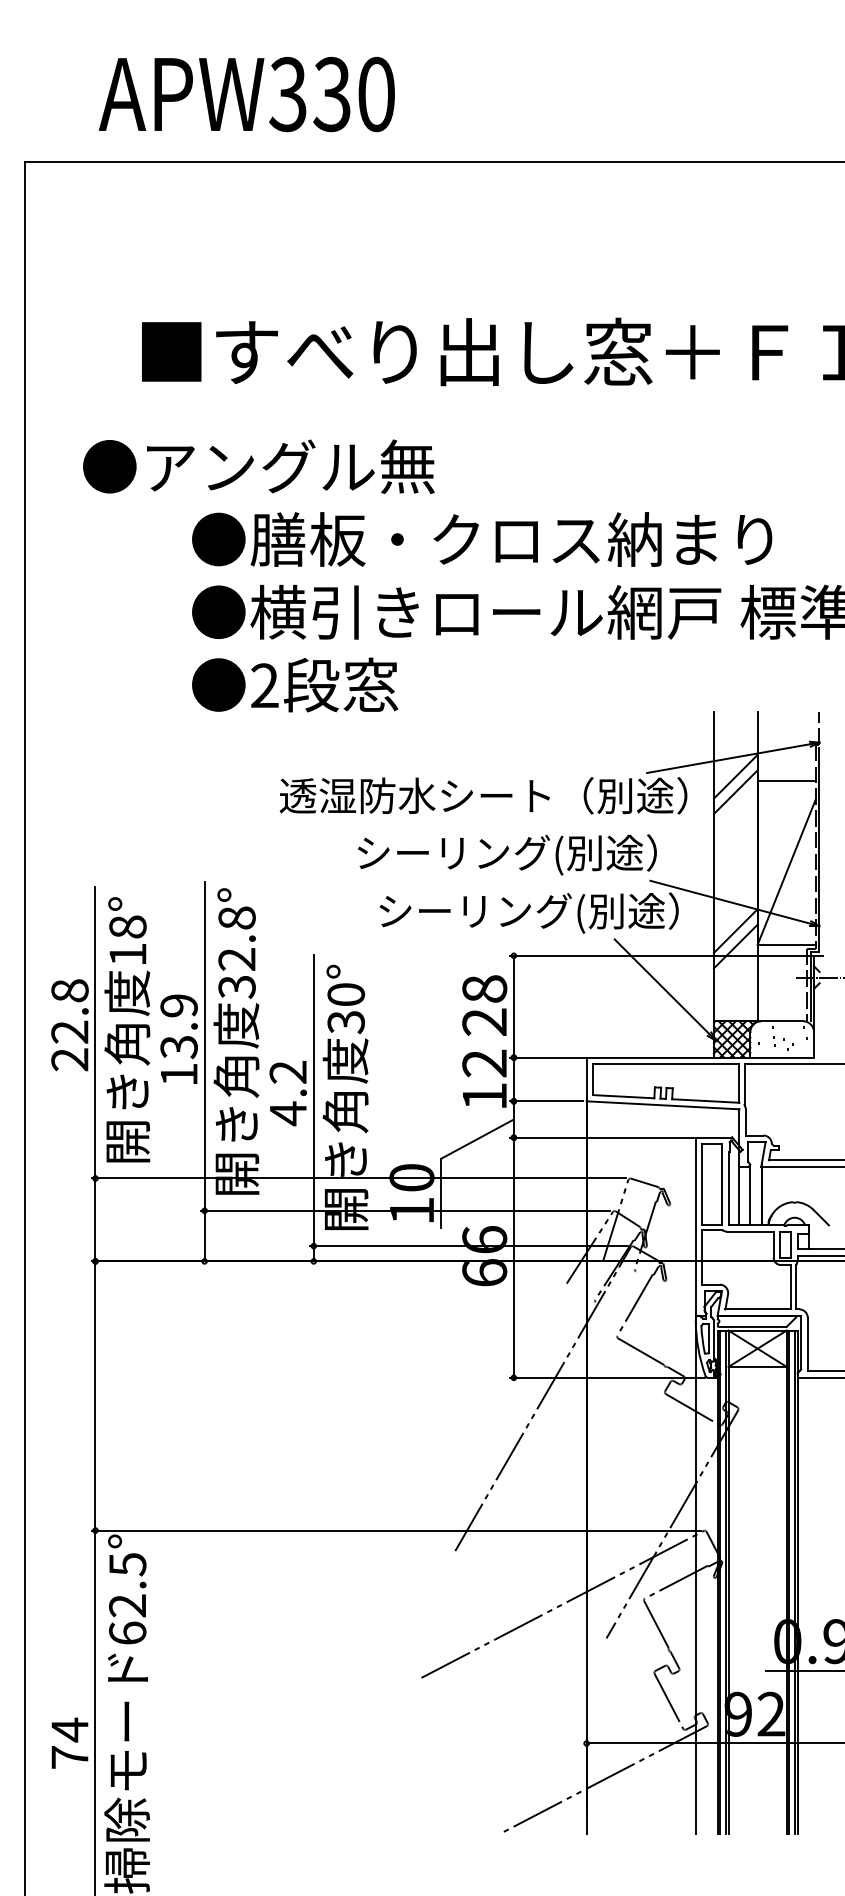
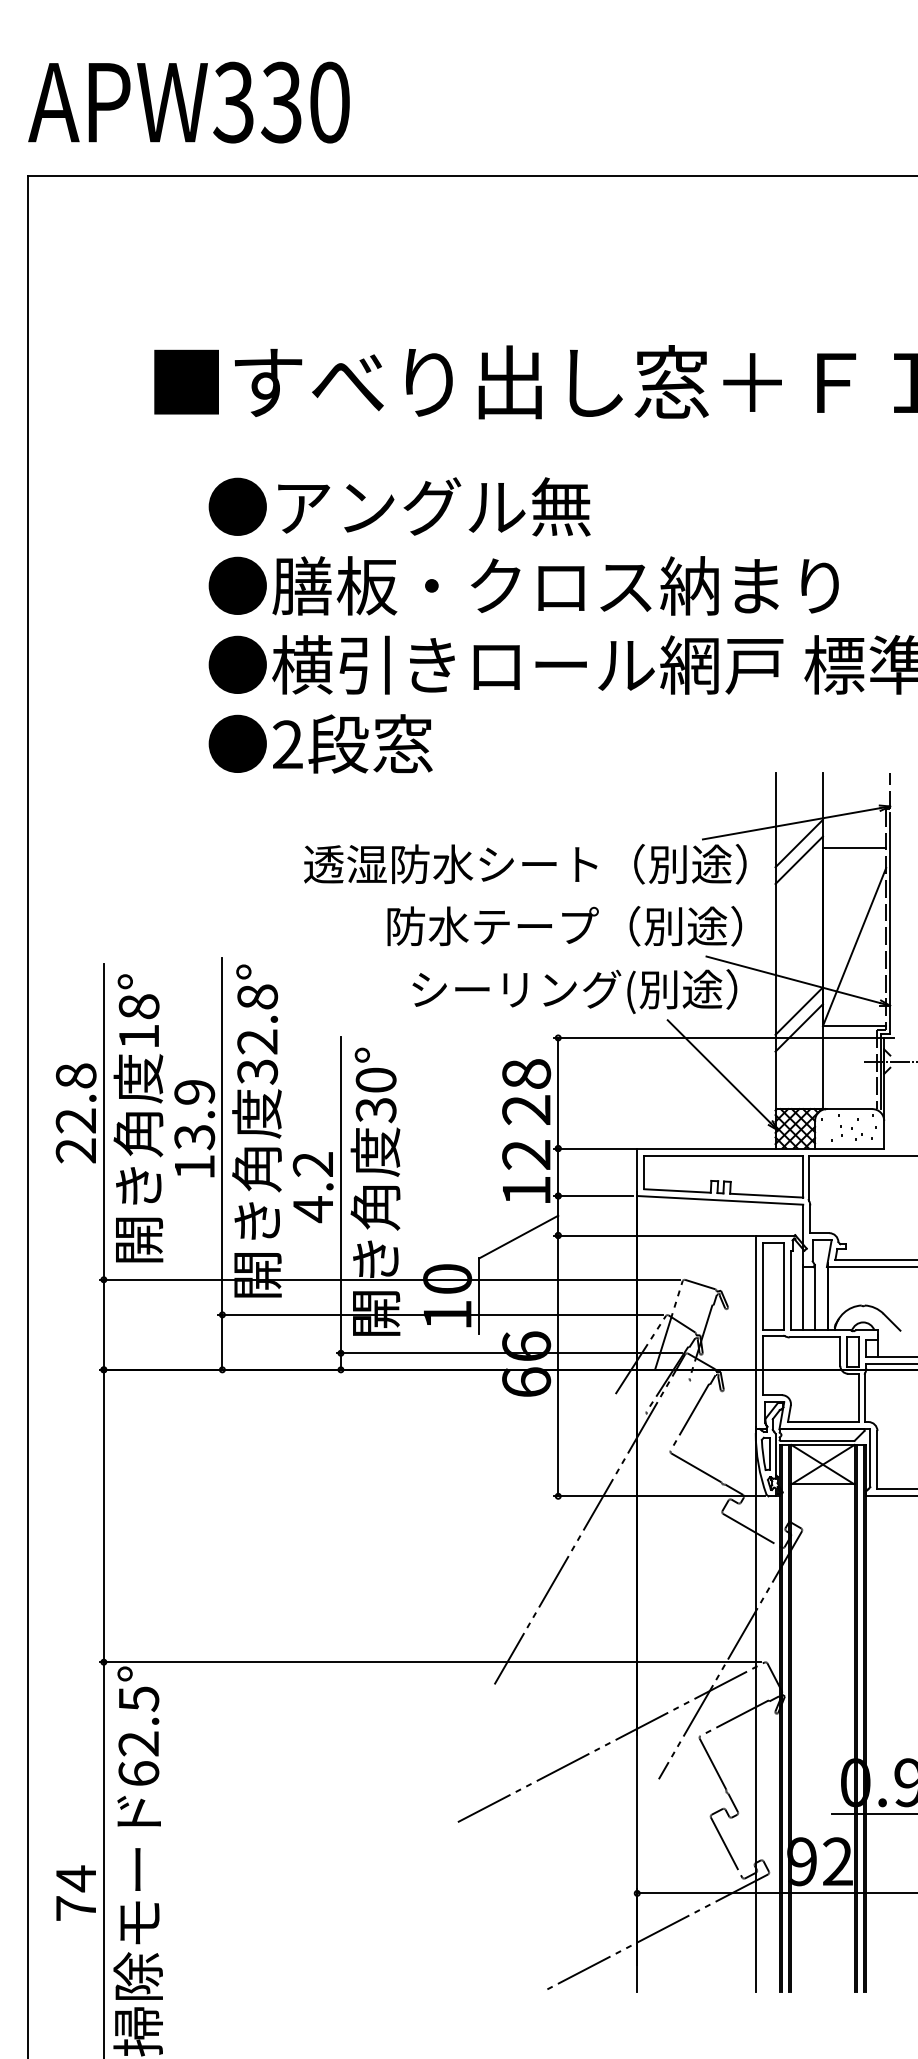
text: (246, 94) -> (188, 102), moved
text: (258, 466) -> (399, 506), moved
text: (519, 854) -> (564, 927), シーリング(別途） -> 防水テープ（別途）

